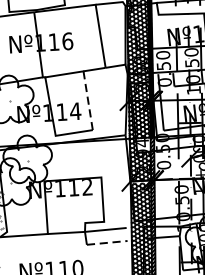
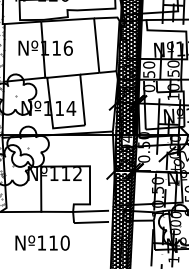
line: (87, 100) -> (82, 99), dashed -> solid
line: (108, 242) -> (92, 222), dashed -> solid

